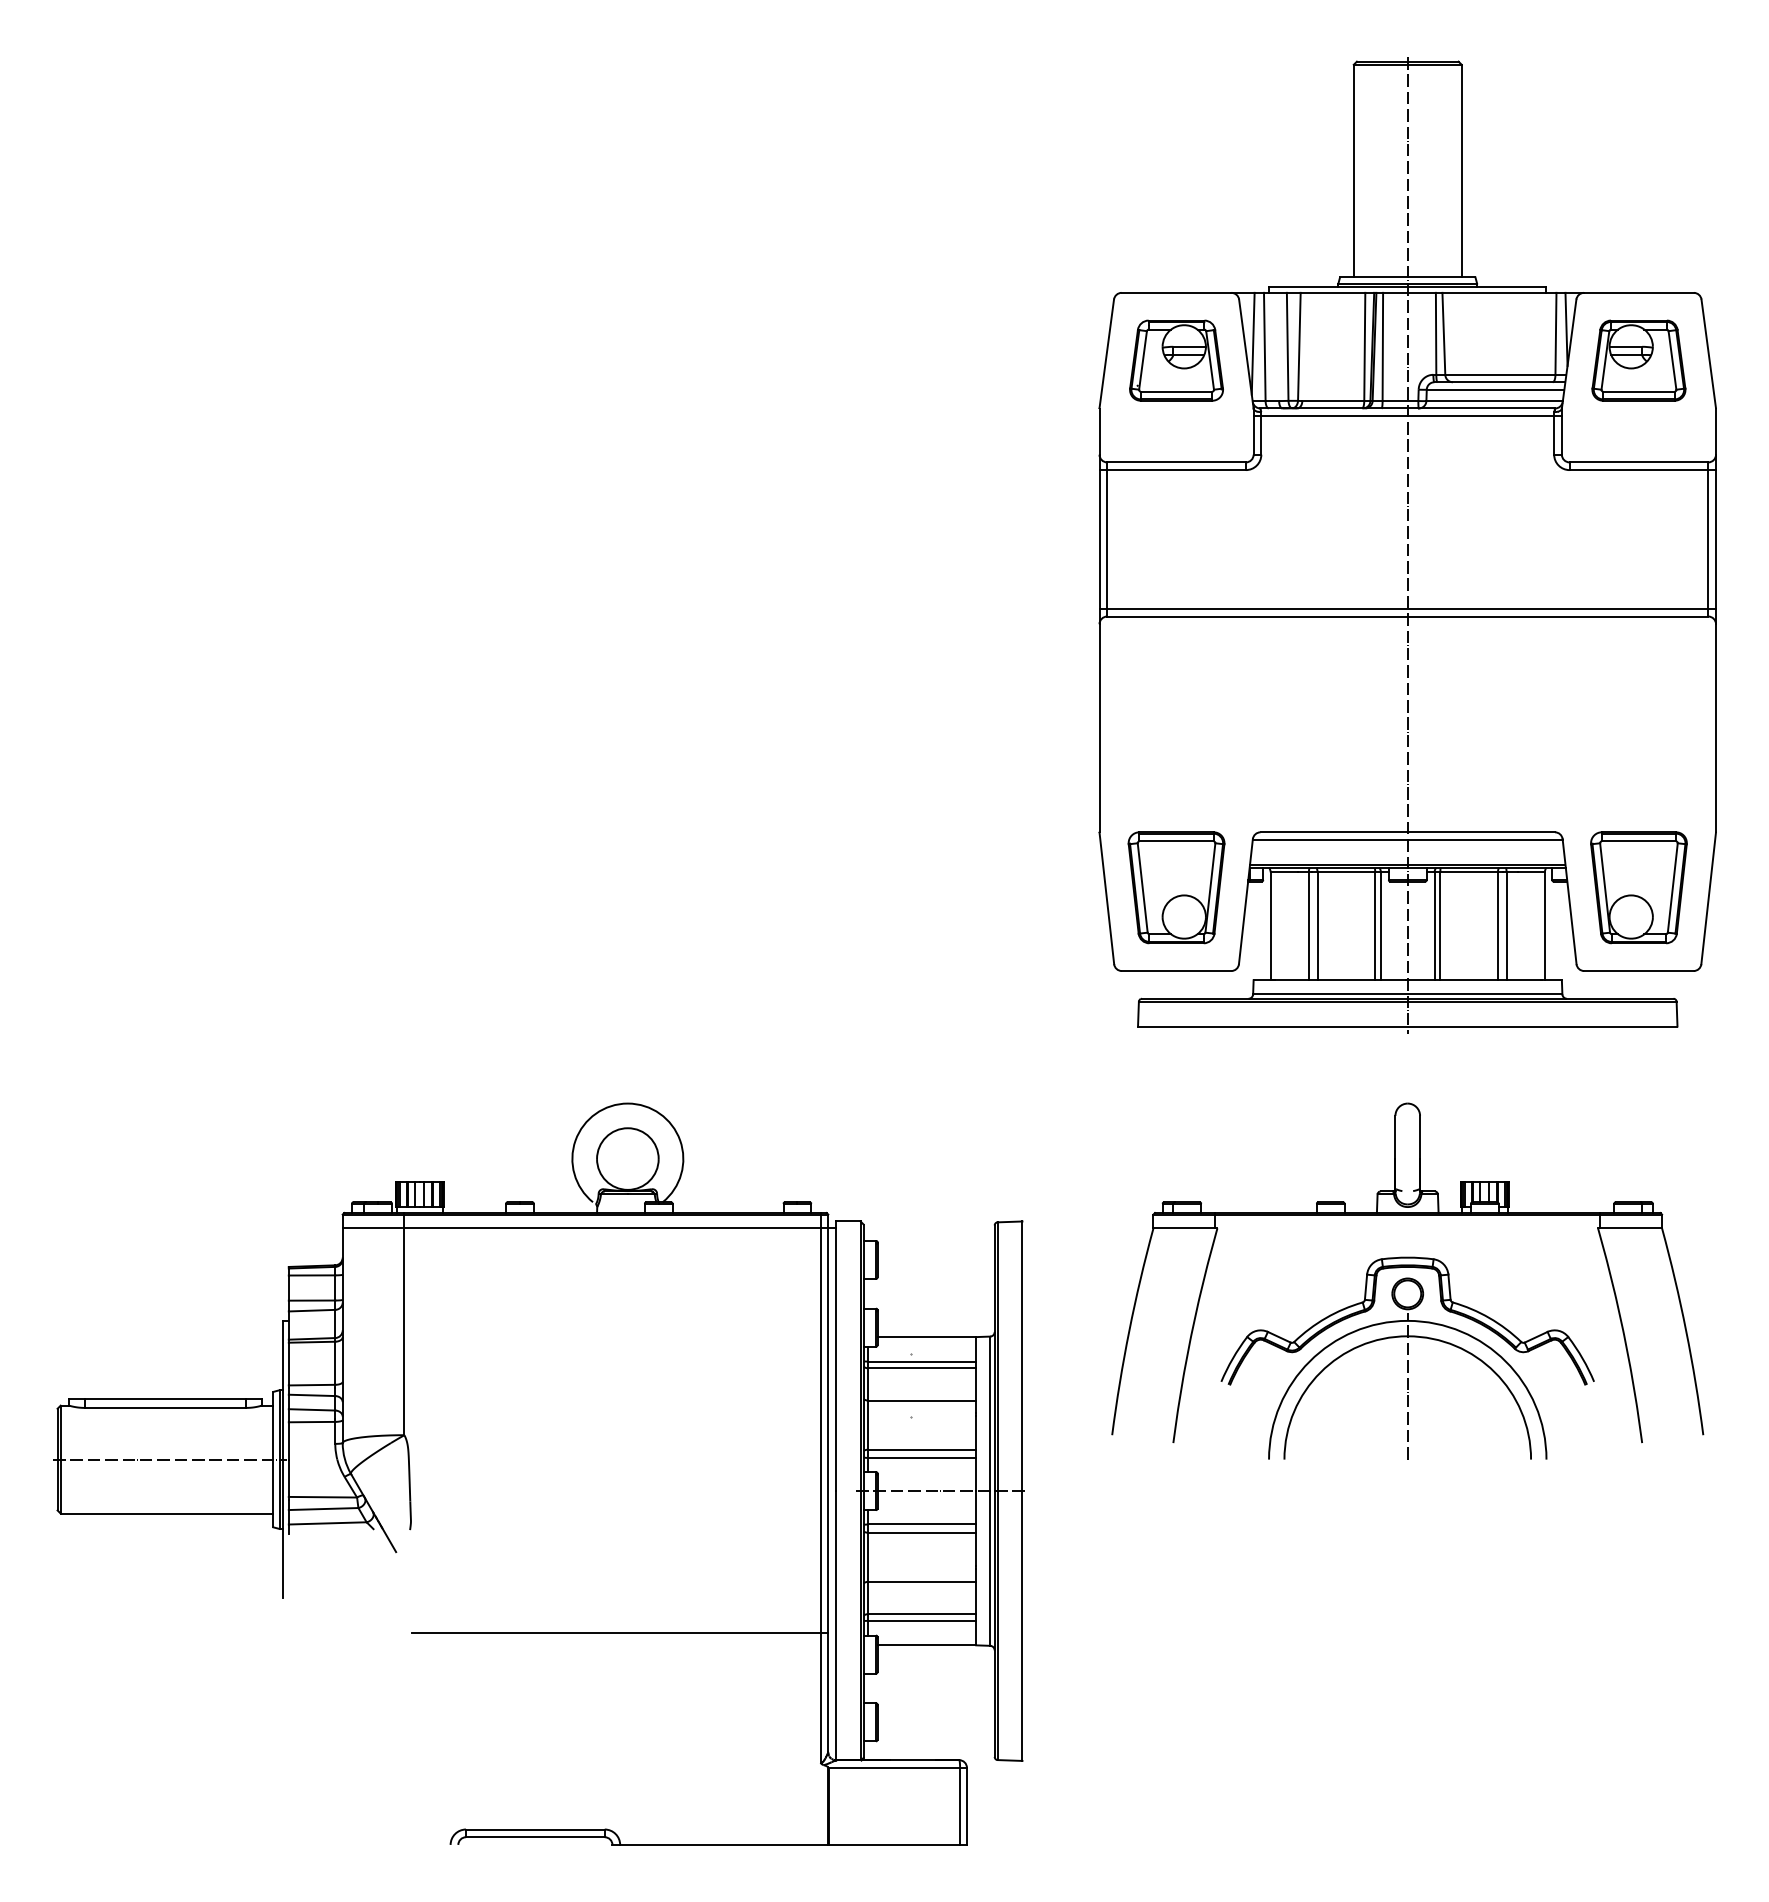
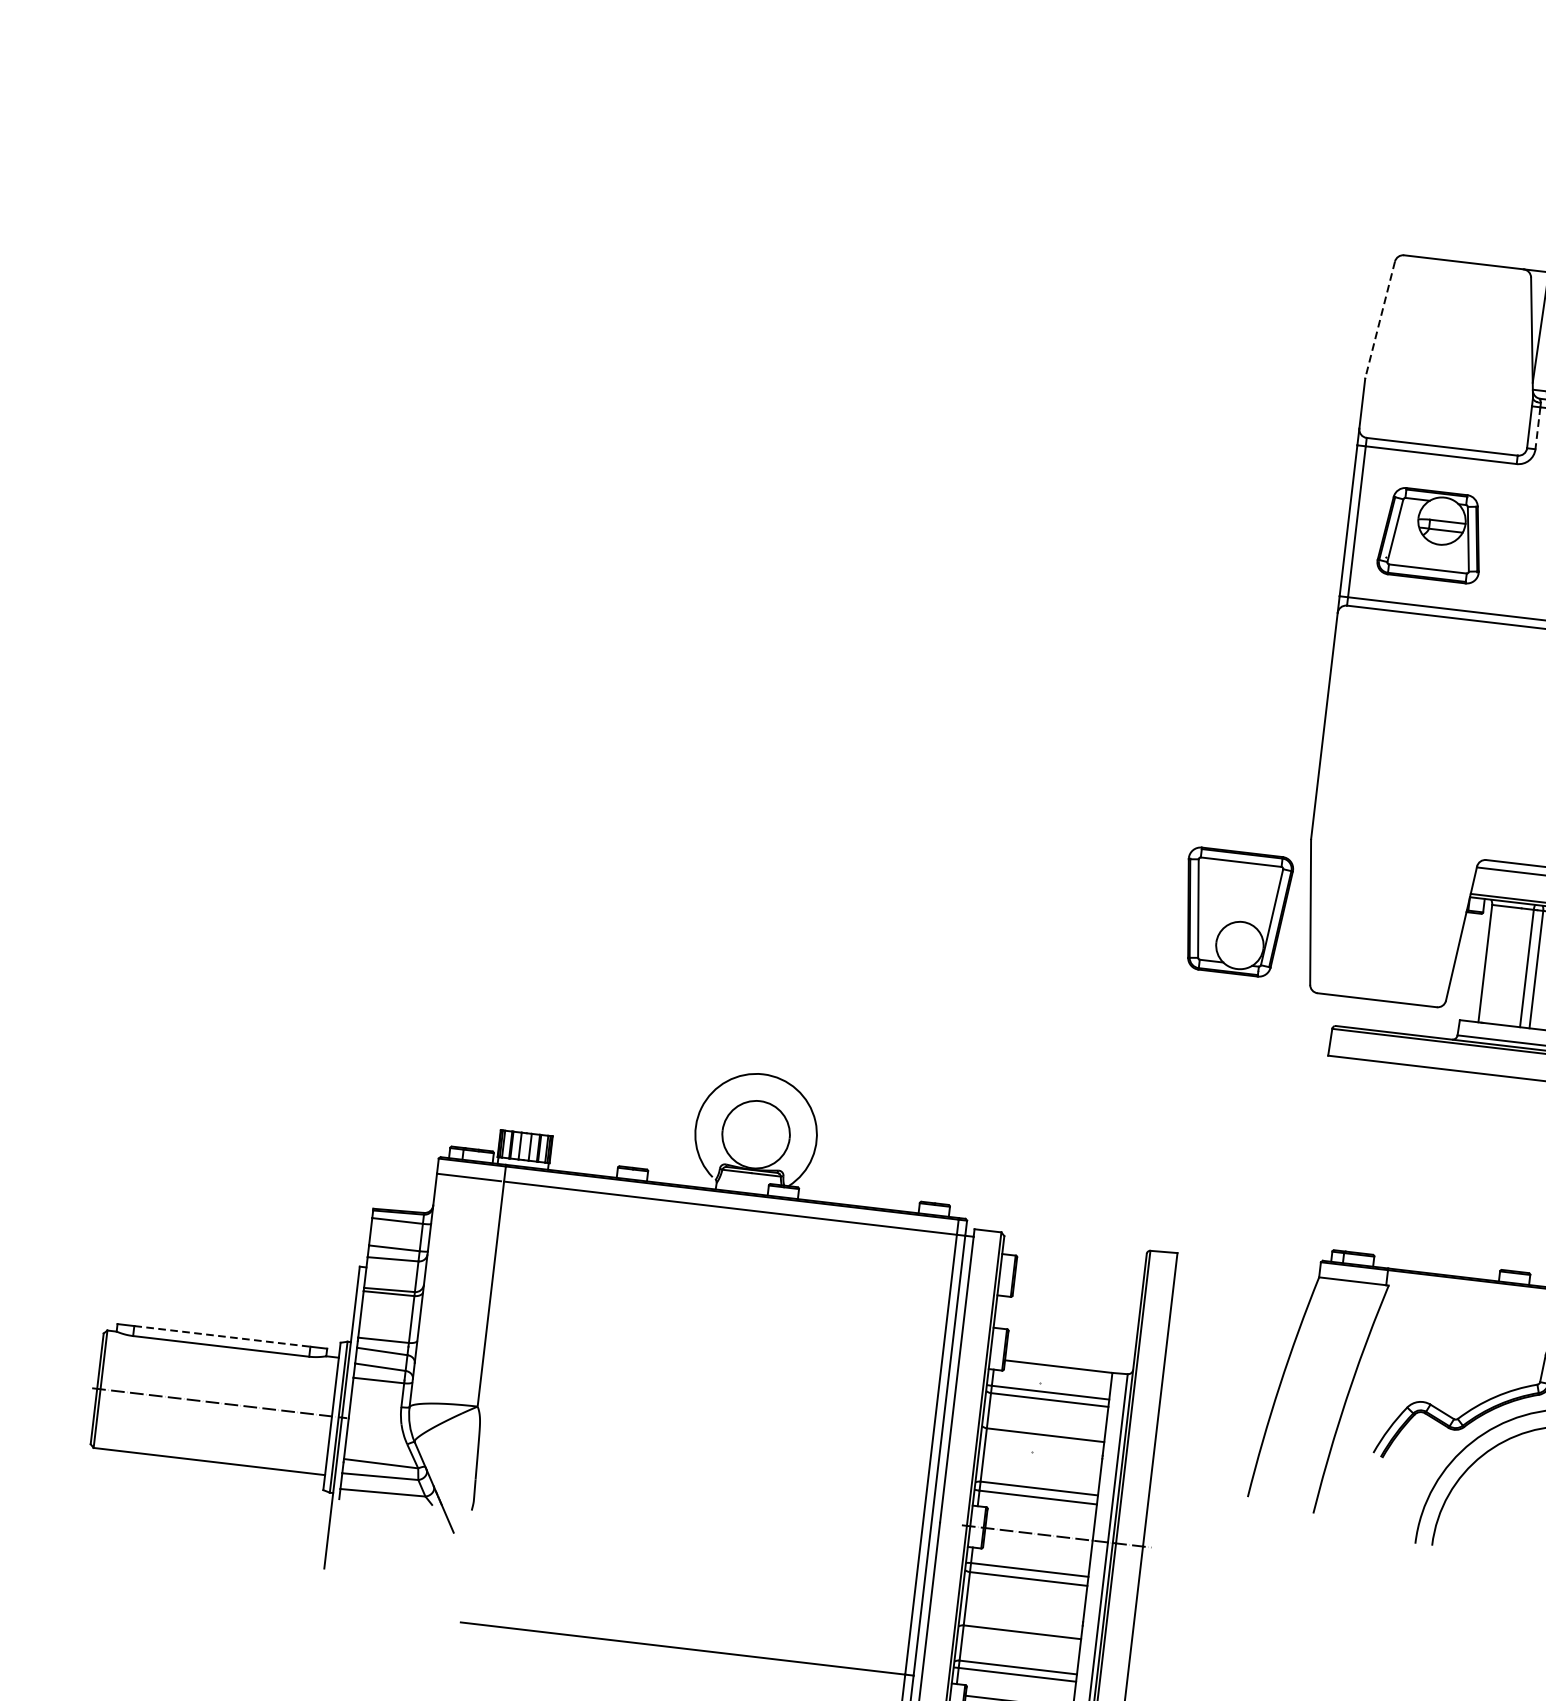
line: (1106, 353) -> (1379, 319), solid -> dashed
part: (1176, 360) -> (1431, 535), moved
line: (1261, 435) -> (1538, 428), solid -> dashed
part: (1176, 887) -> (1235, 912), moved
line: (165, 1398) -> (222, 1336), solid -> dashed

